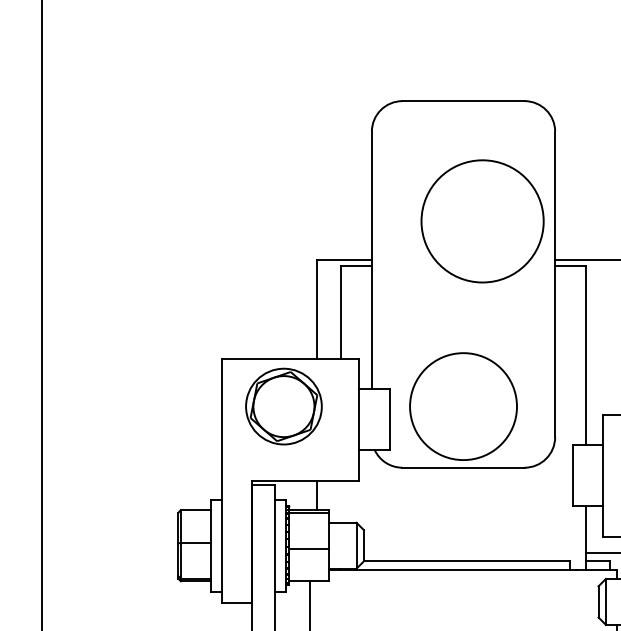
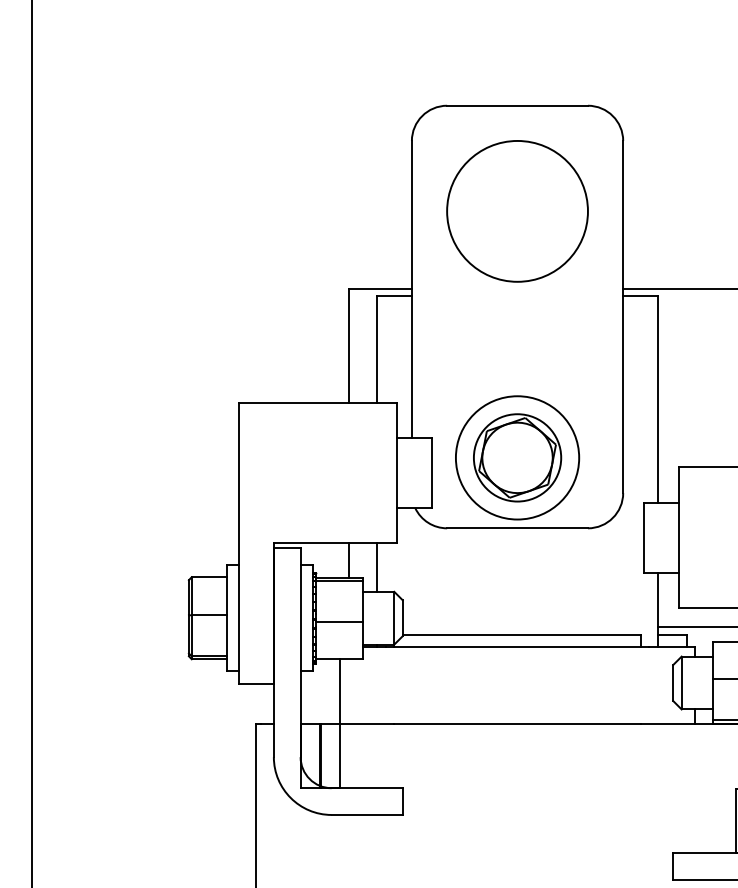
circle: (482, 221) -> (517, 211), moved
part: (283, 406) -> (517, 457), moved
line: (341, 501) -> (376, 567), added

